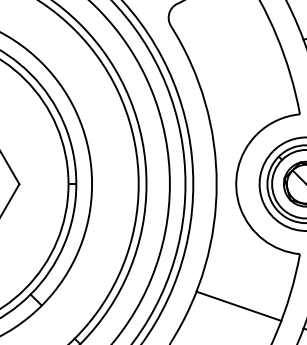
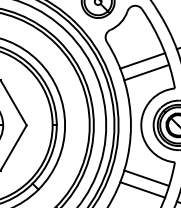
line: (238, 61) -> (142, 60), added
line: (246, 84) -> (146, 72), added
line: (246, 282) -> (146, 177), added

